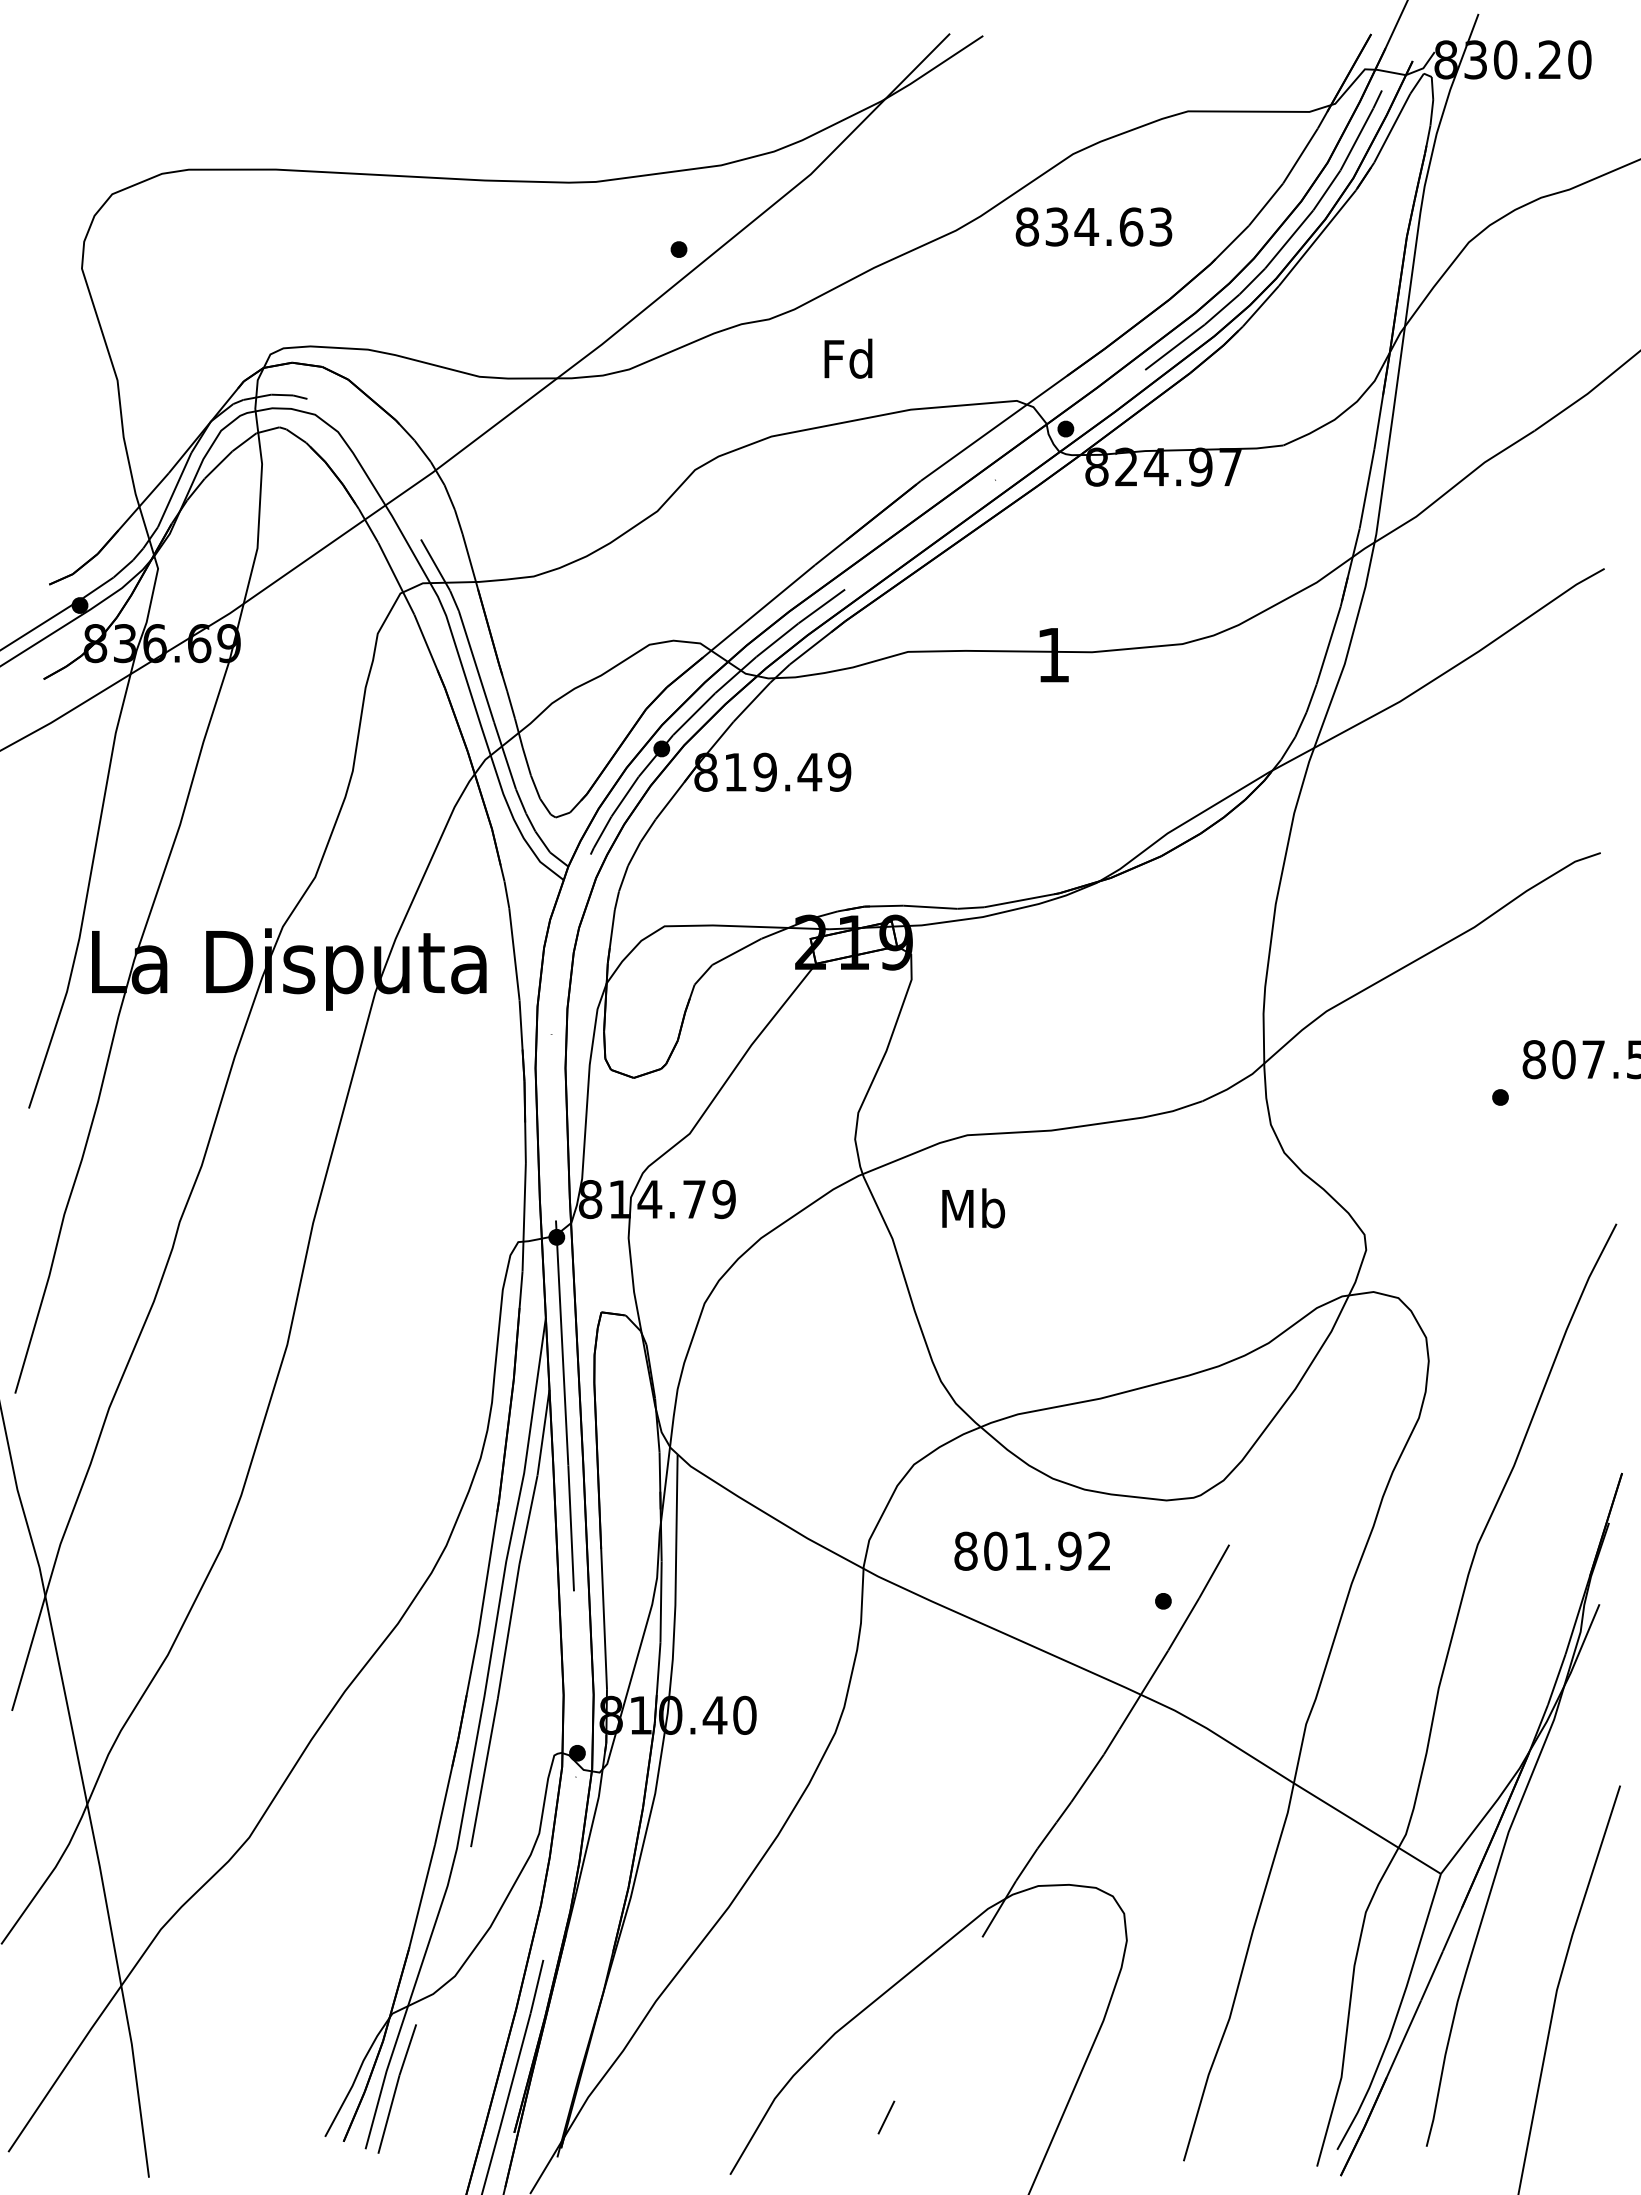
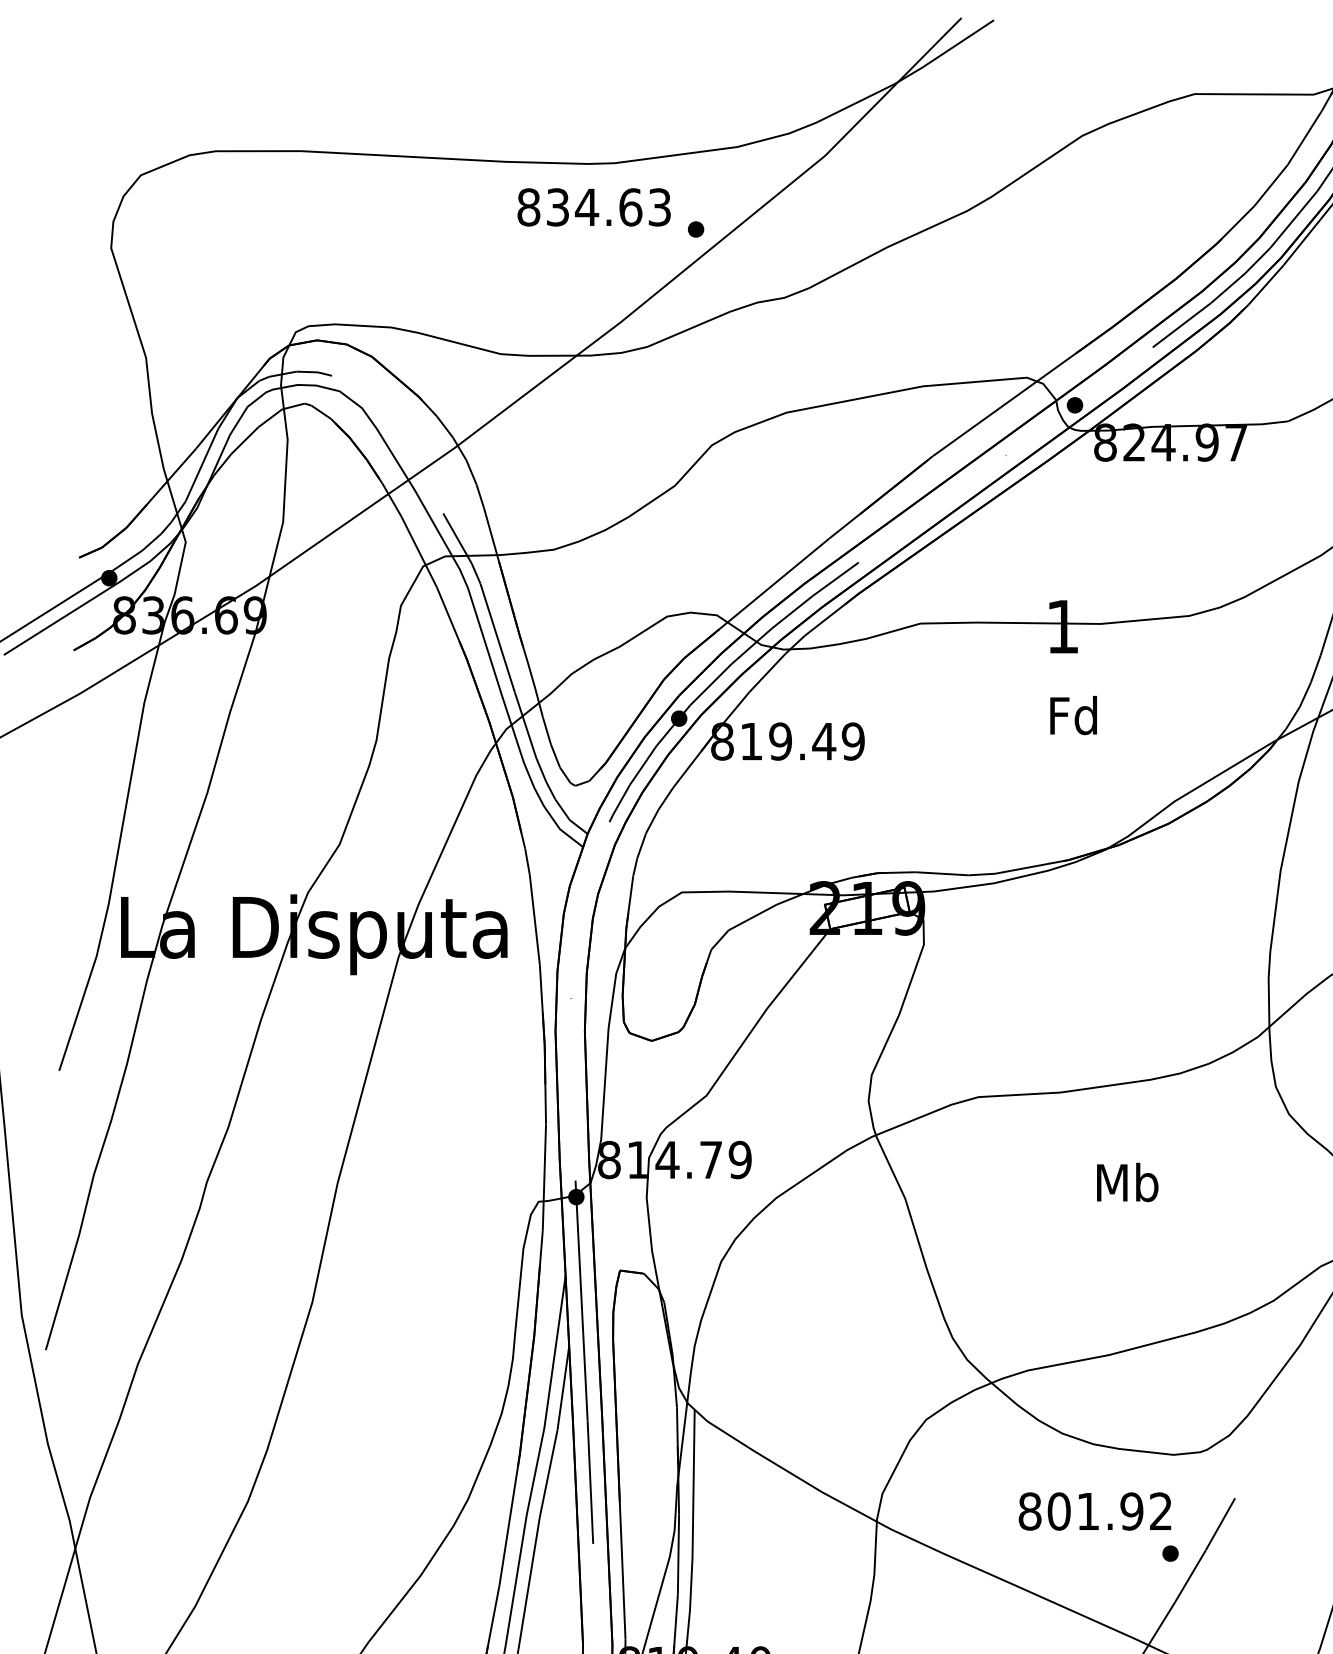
text: (1093, 226) -> (593, 206), moved
text: (848, 358) -> (1073, 715), moved
text: (973, 1208) -> (1127, 1182), moved
text: (1031, 1550) -> (1094, 1510), moved

